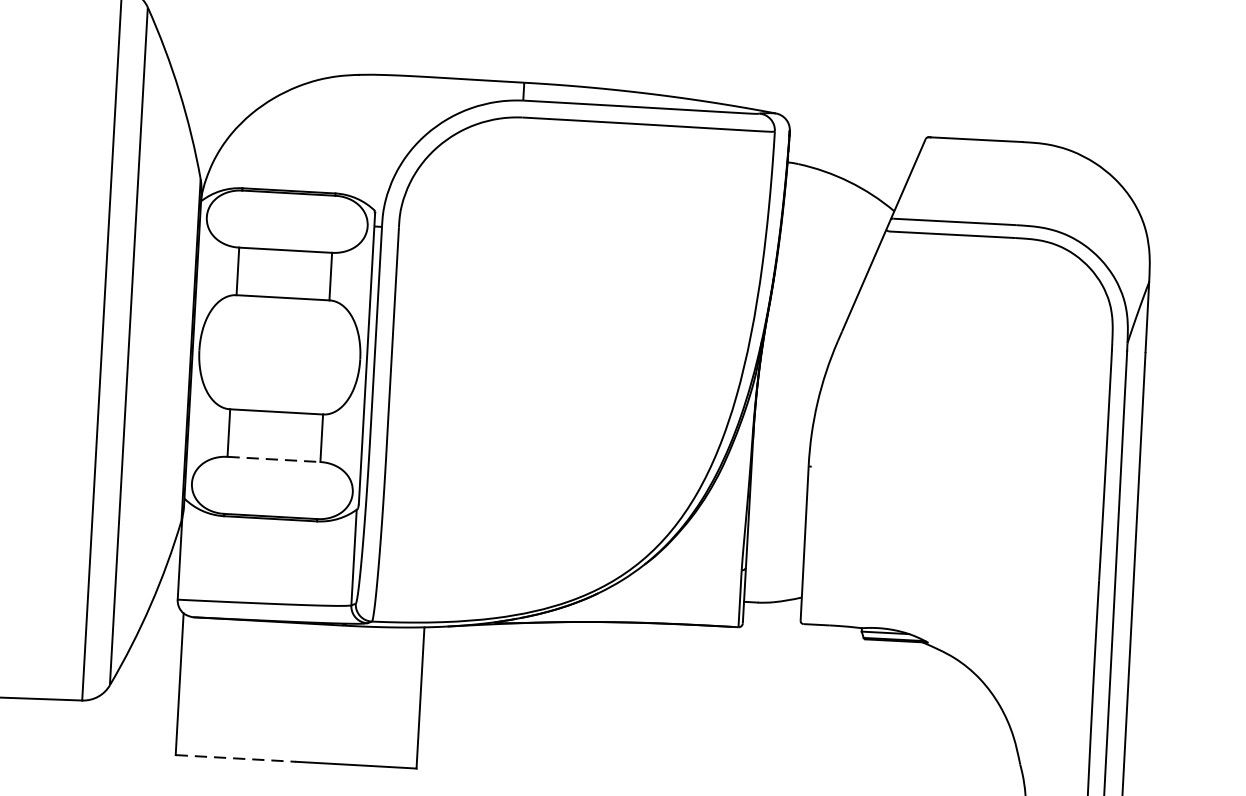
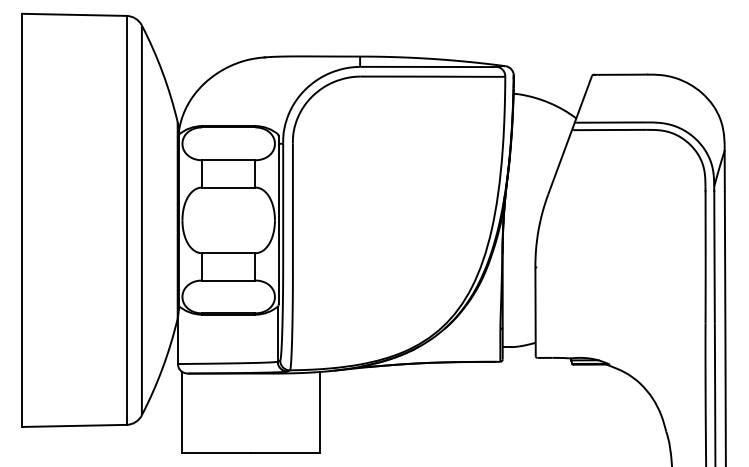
line: (273, 459) -> (228, 280), dashed -> solid
line: (235, 759) -> (216, 453), dashed -> solid

